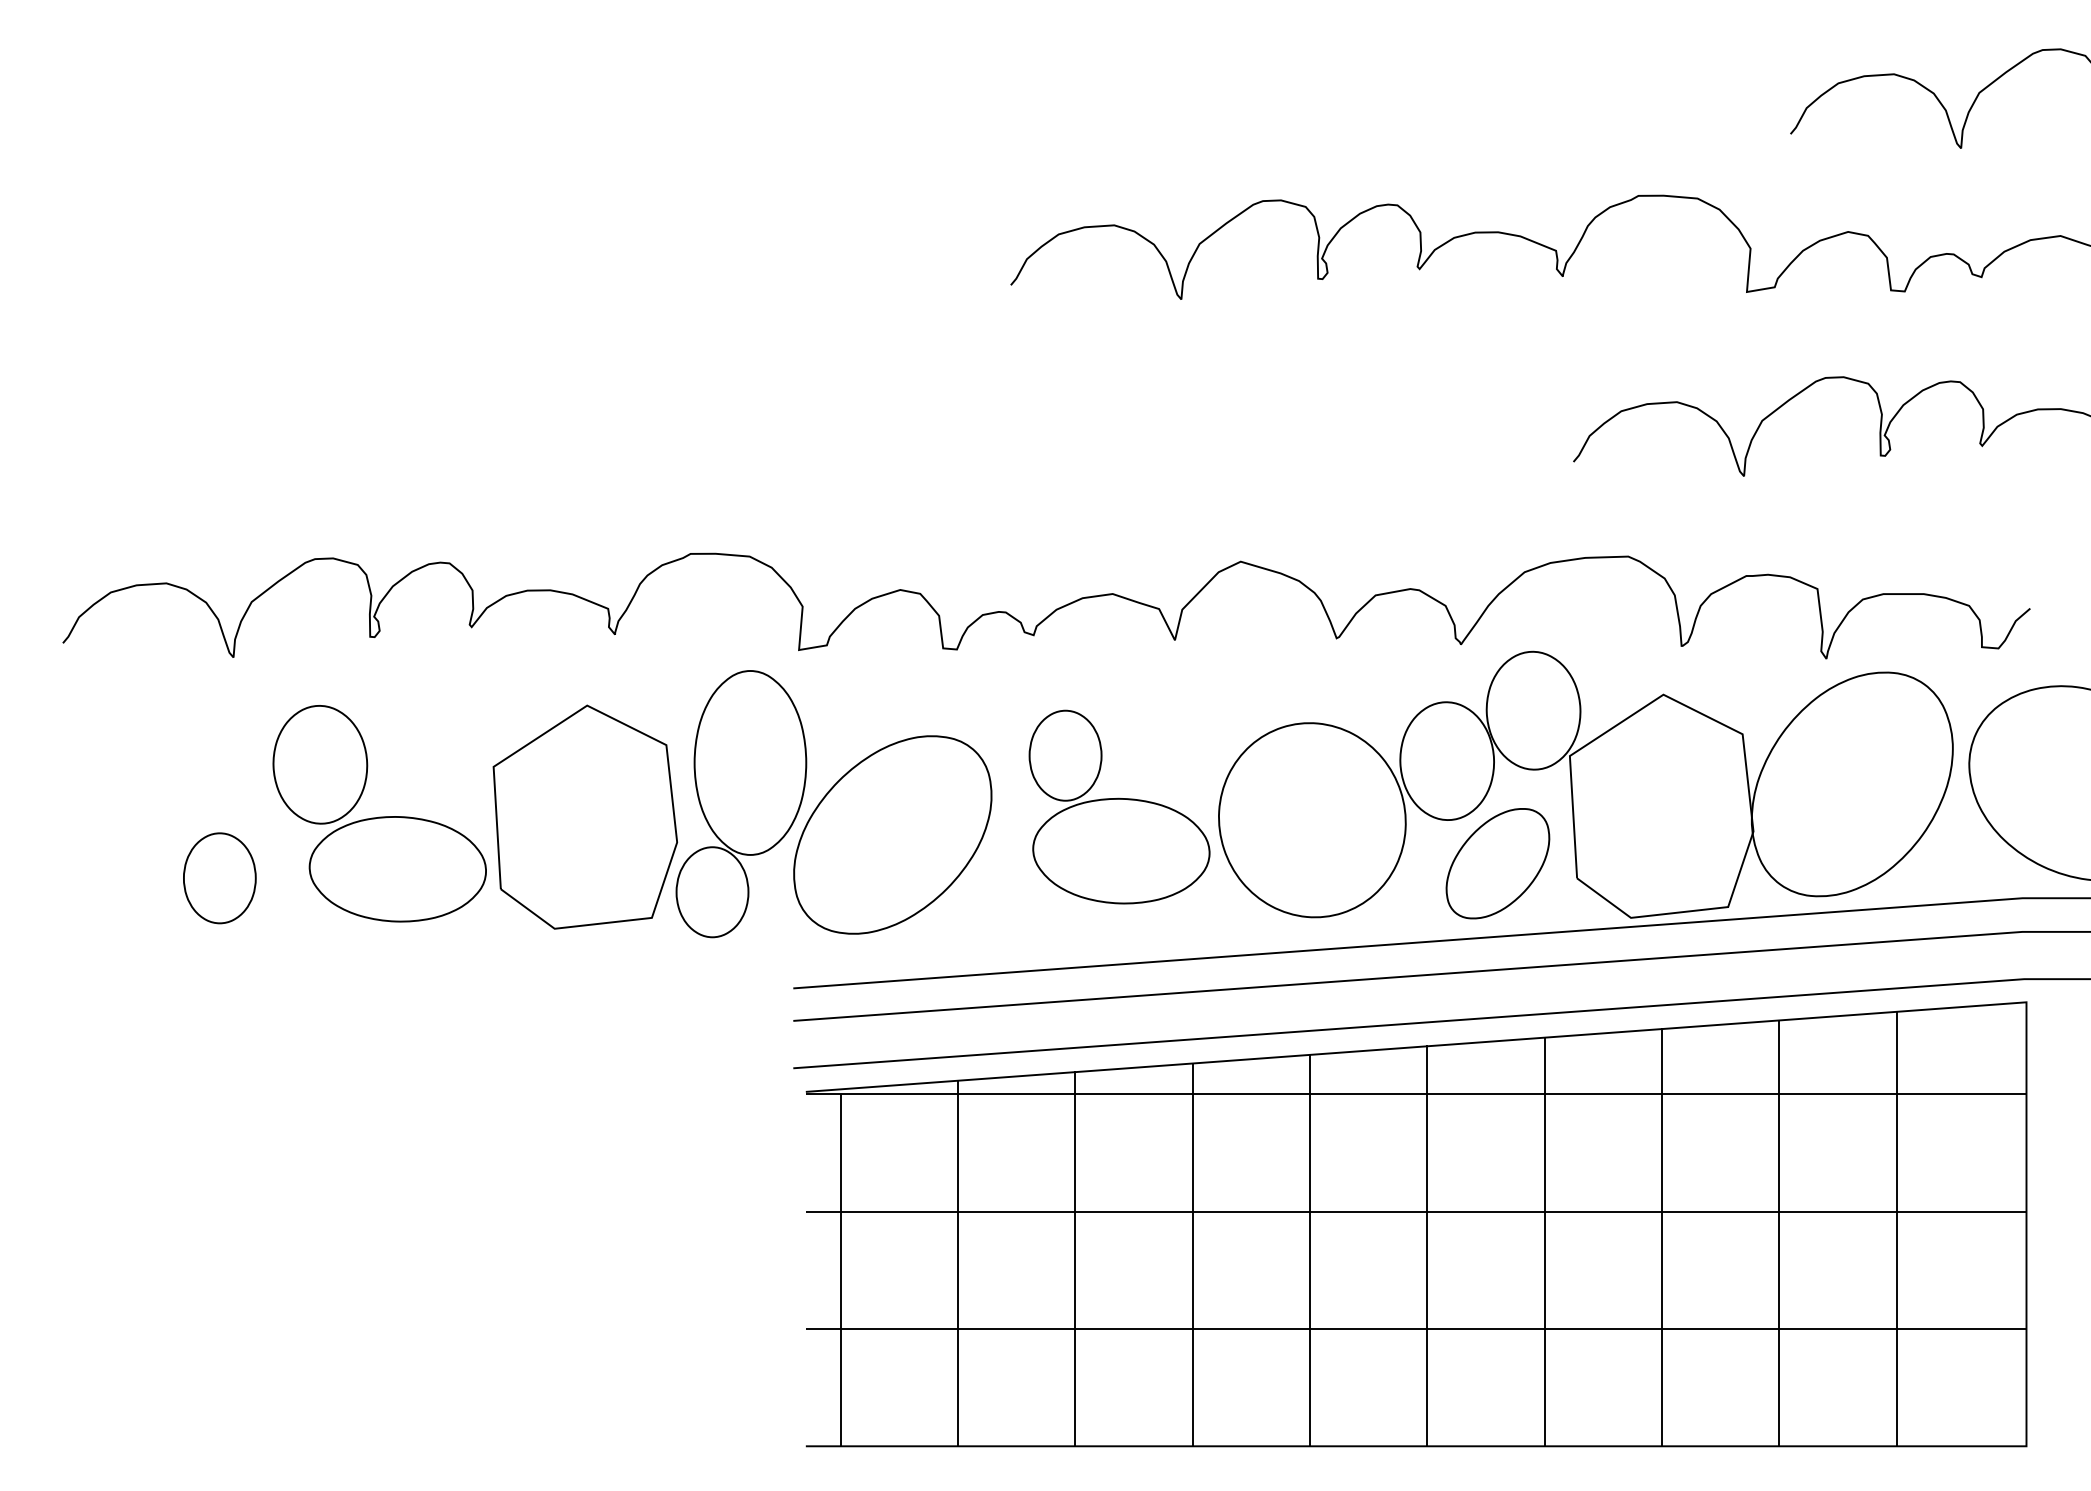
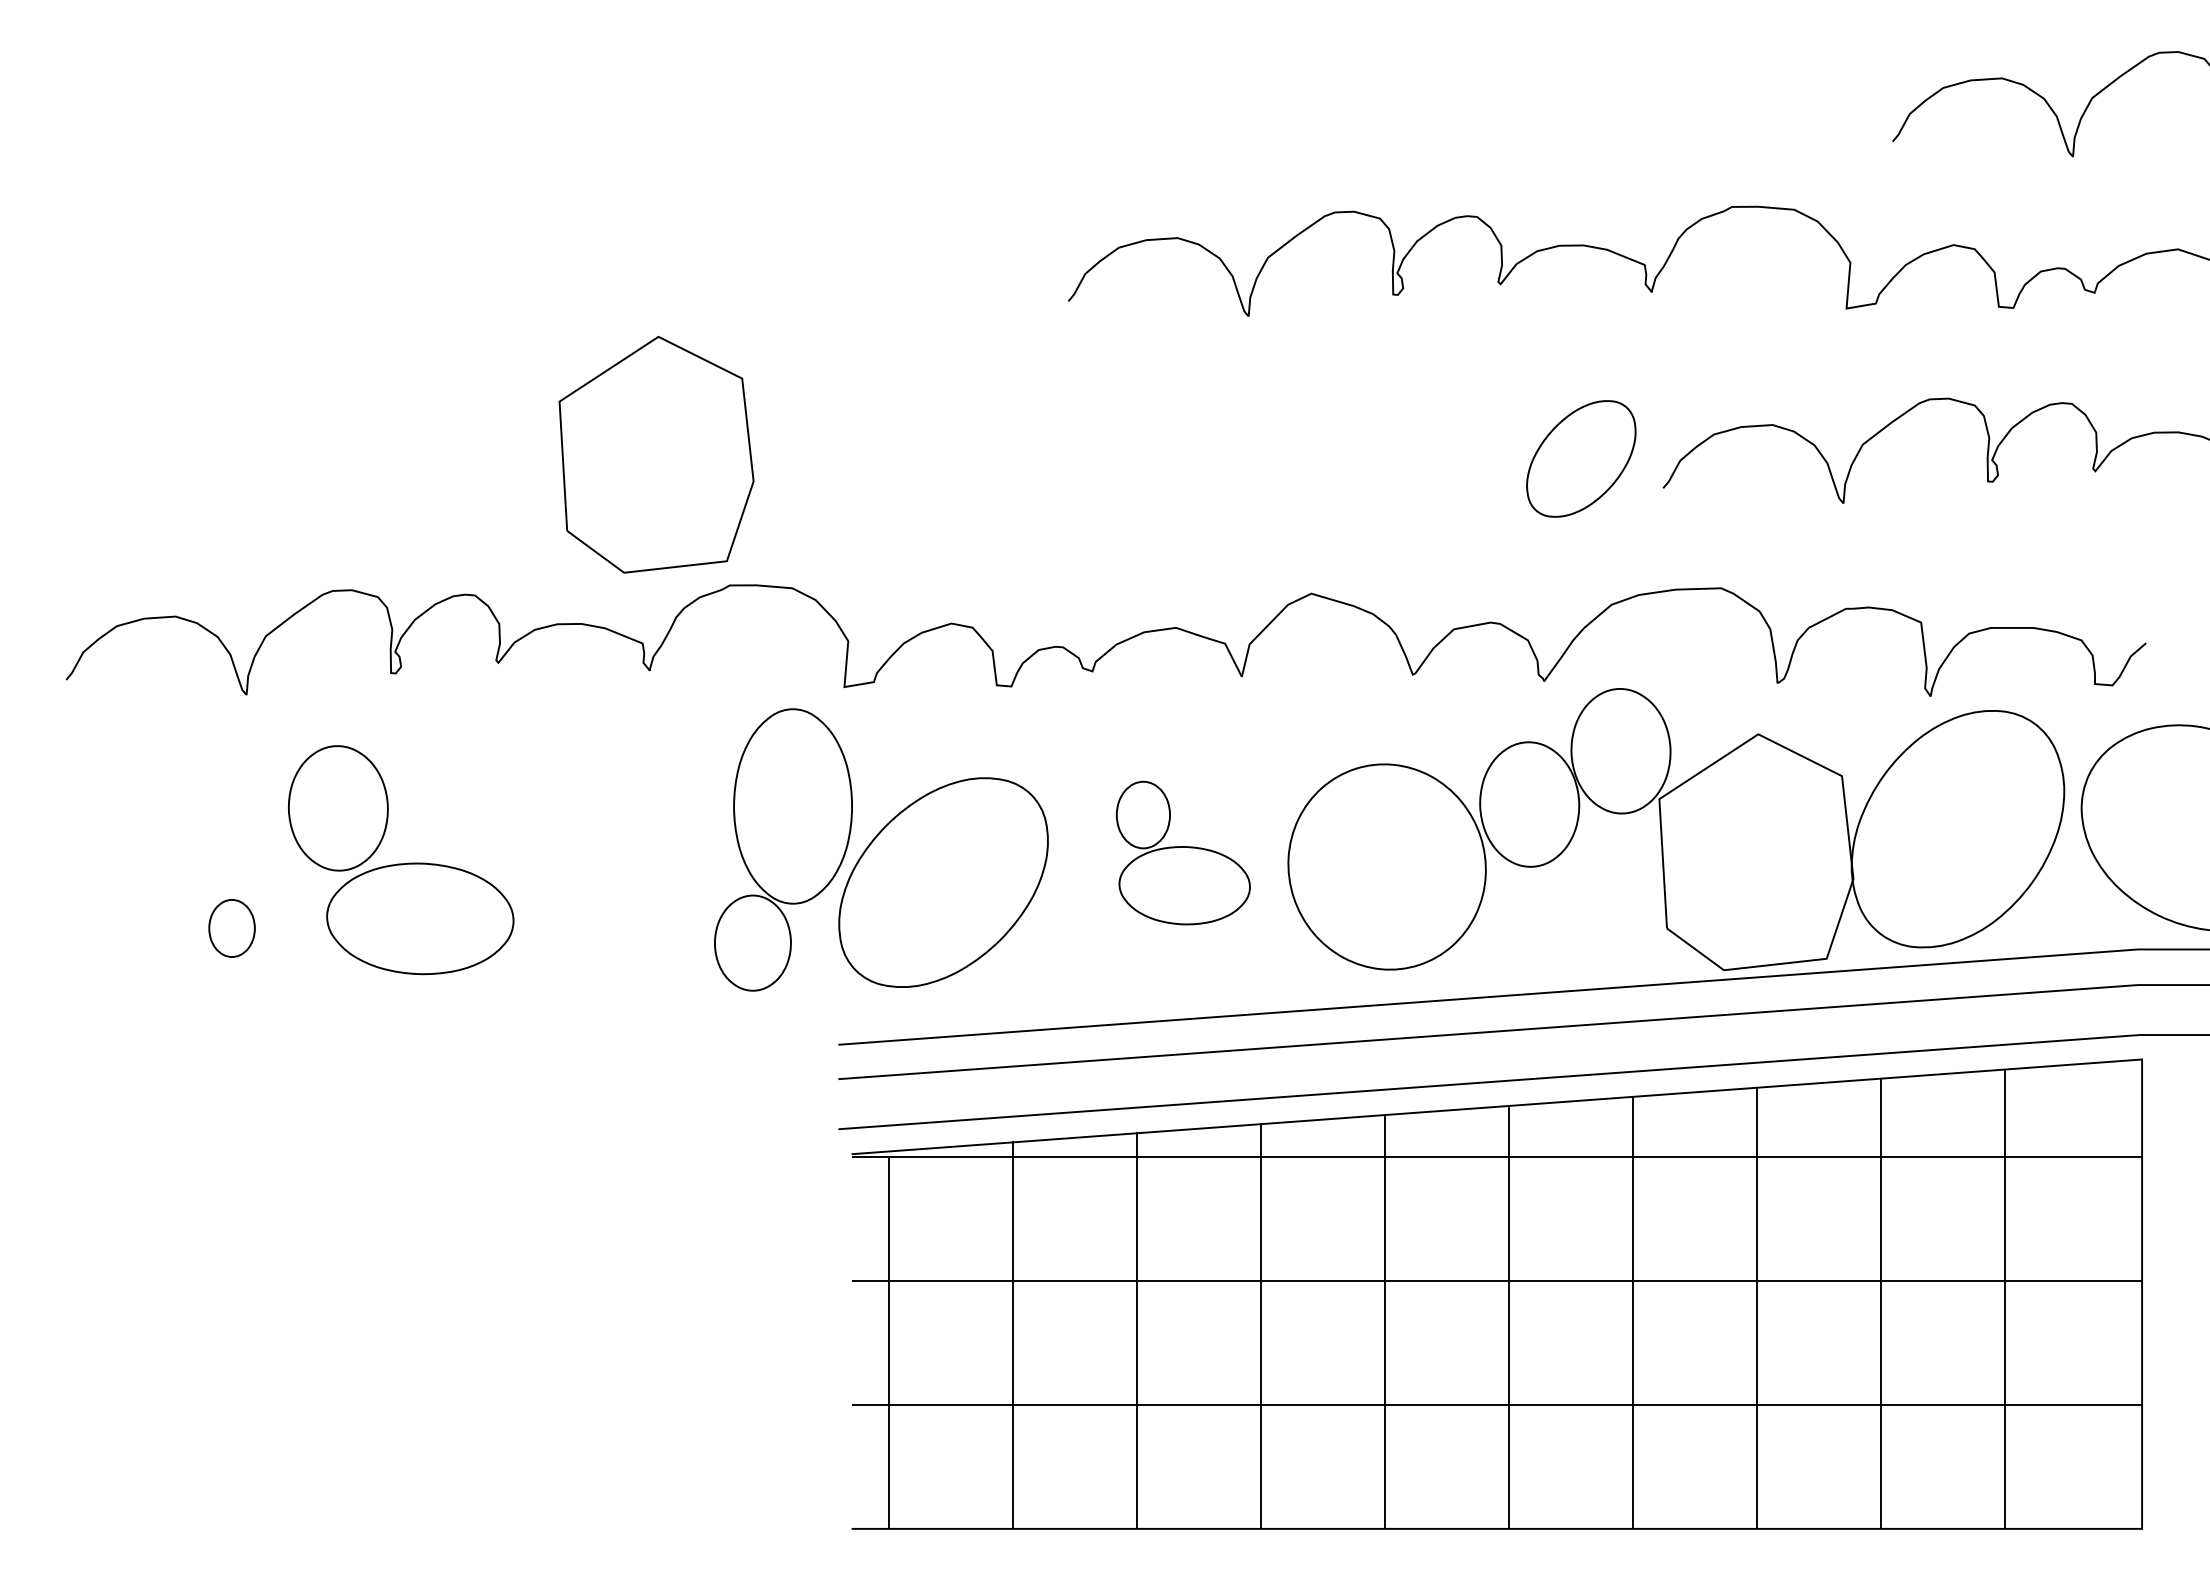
part: (1119, 806) -> (1183, 852), size x0.7
part: (585, 816) -> (656, 454), moved
part: (1498, 863) -> (1581, 458), moved
part: (219, 878) -> (231, 928), size x0.6

